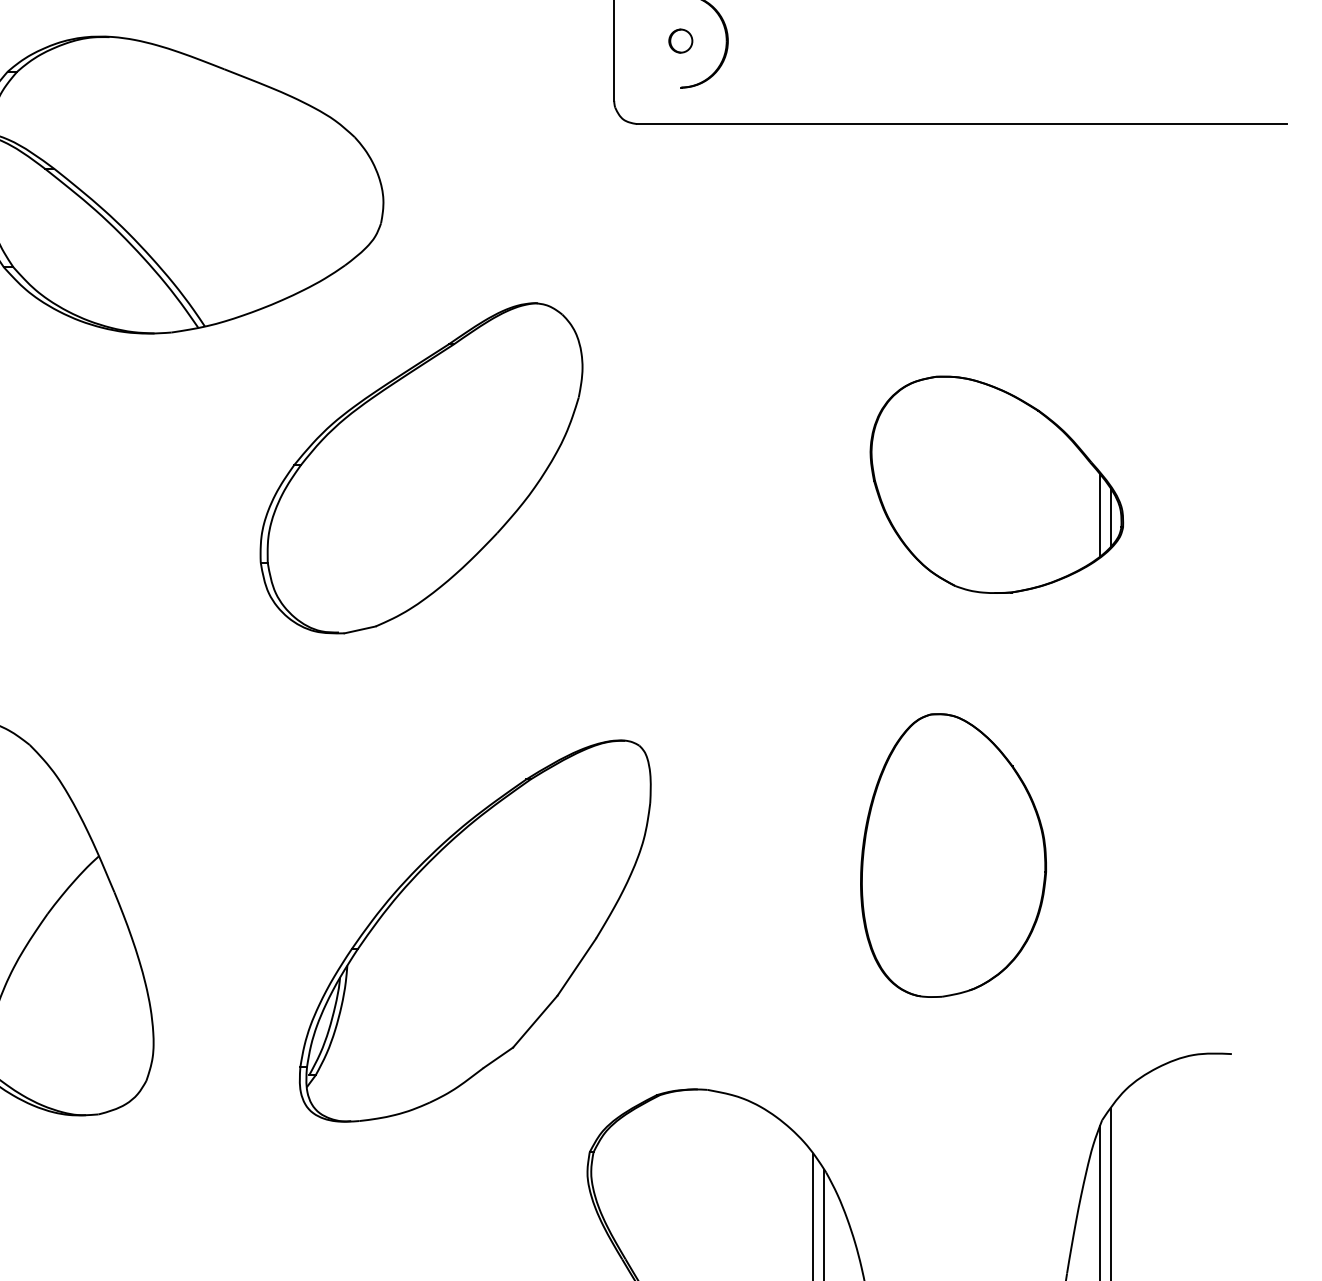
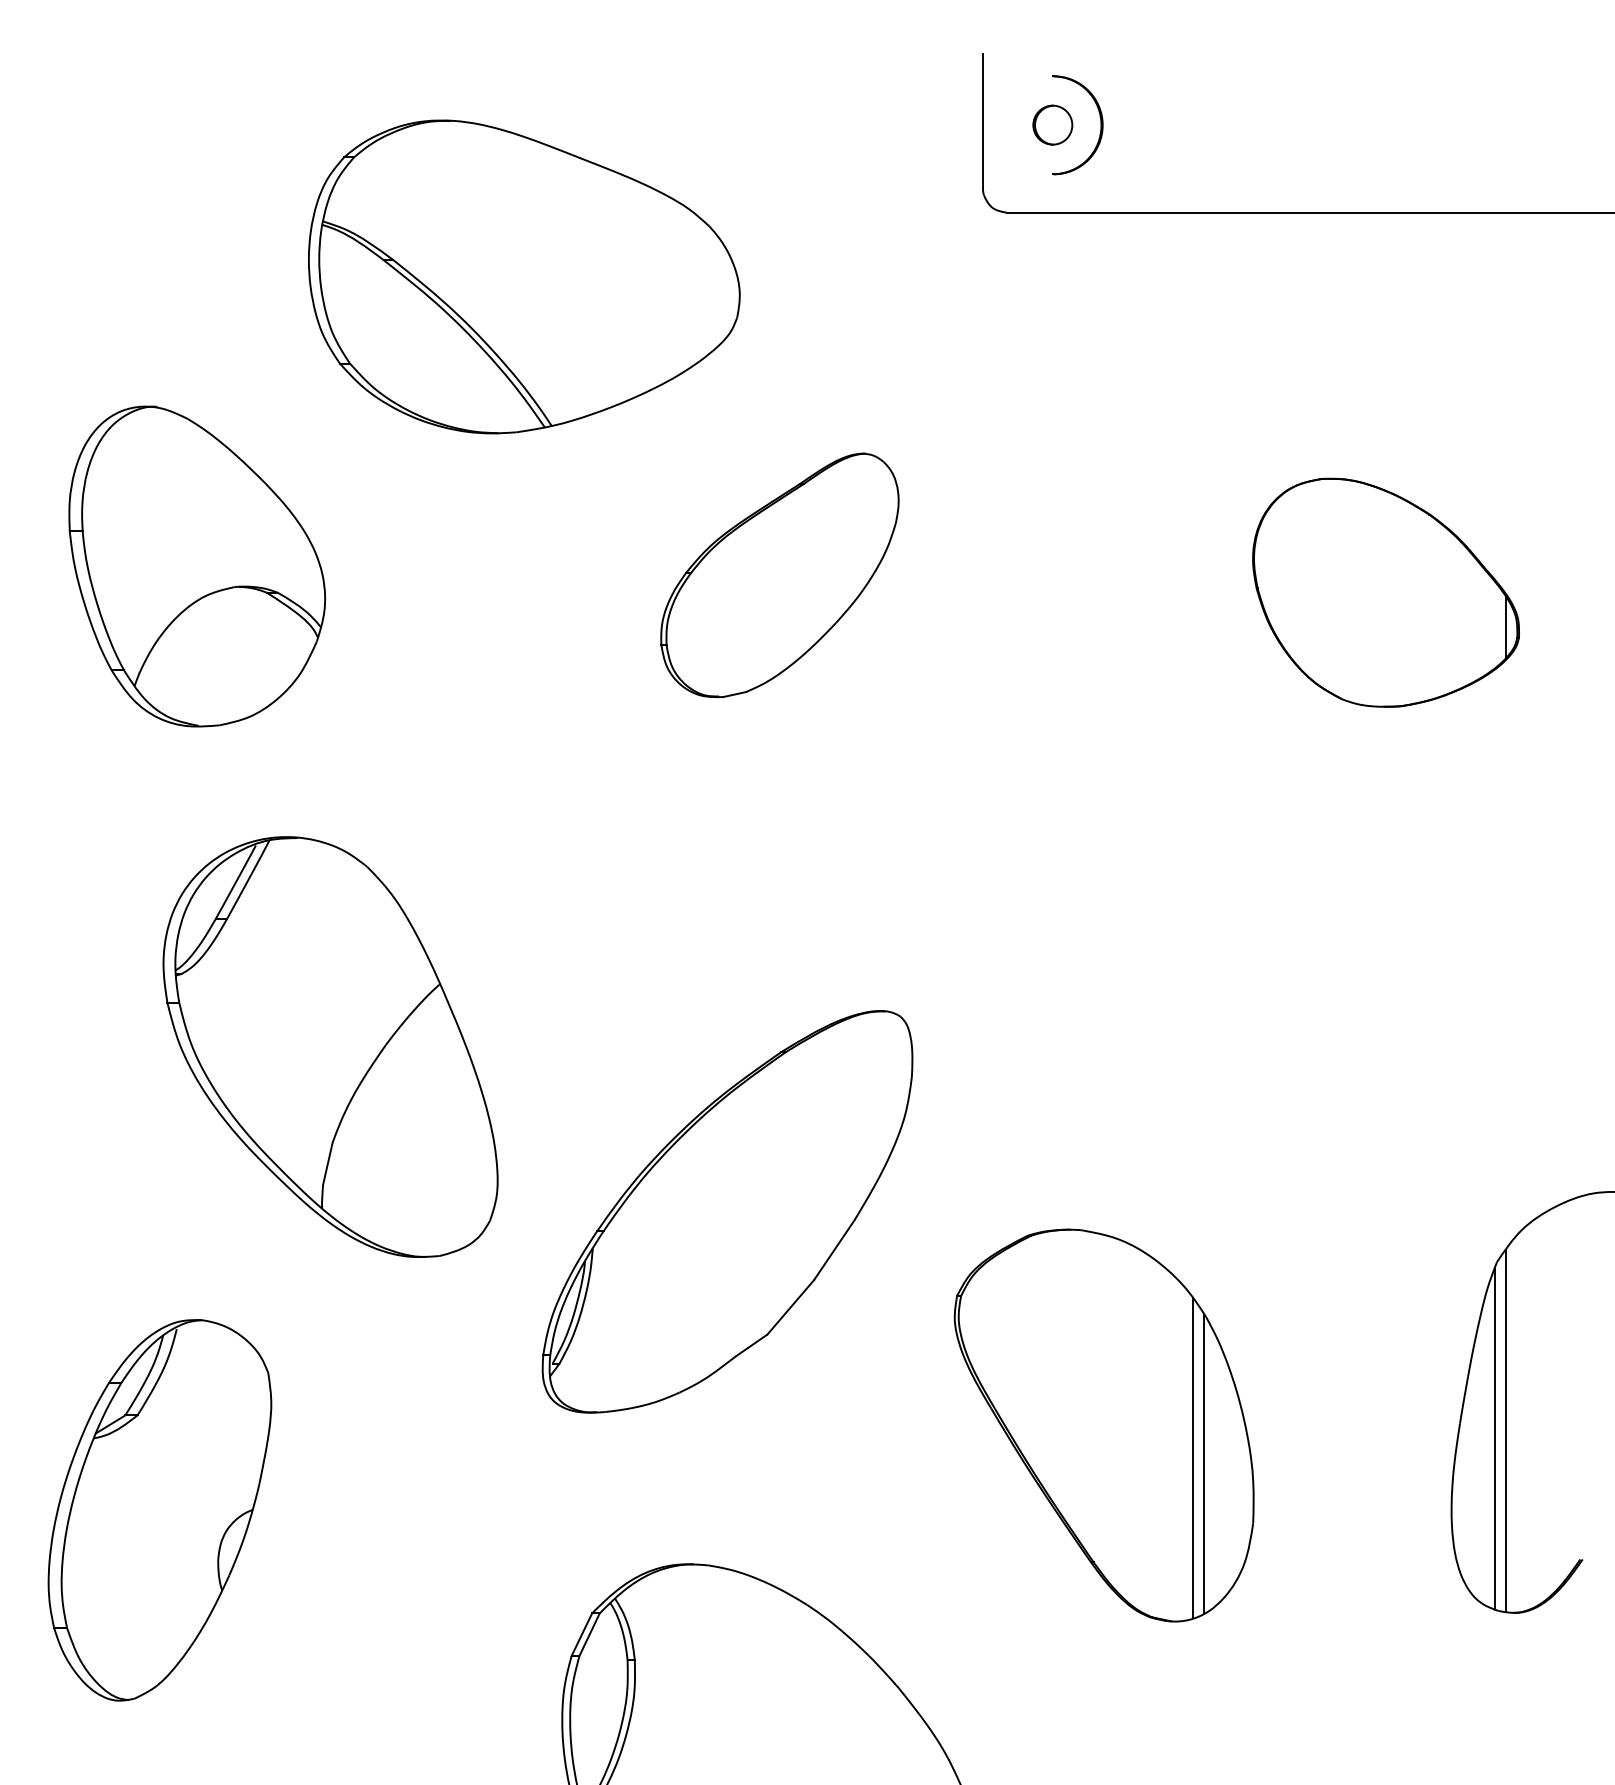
circle: (681, 41) -> (1053, 125), size x1.6
part: (421, 468) -> (779, 575), size x0.7
line: (1099, 515) -> (1494, 625), removed
part: (953, 855) -> (1340, 983), removed
part: (475, 930) -> (727, 1211), moved

